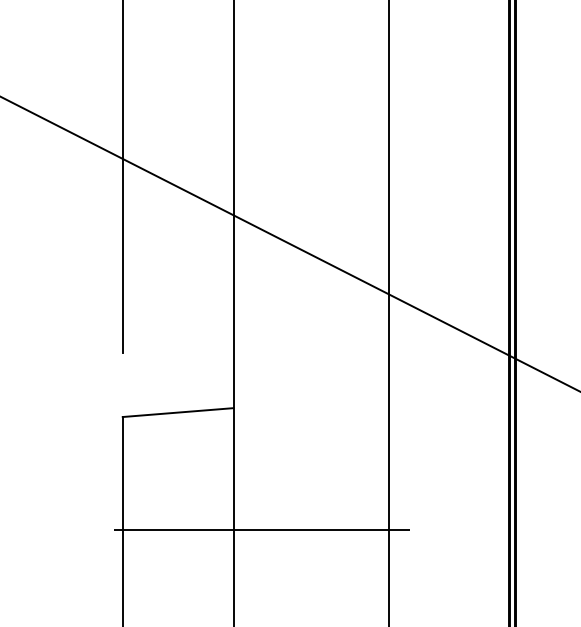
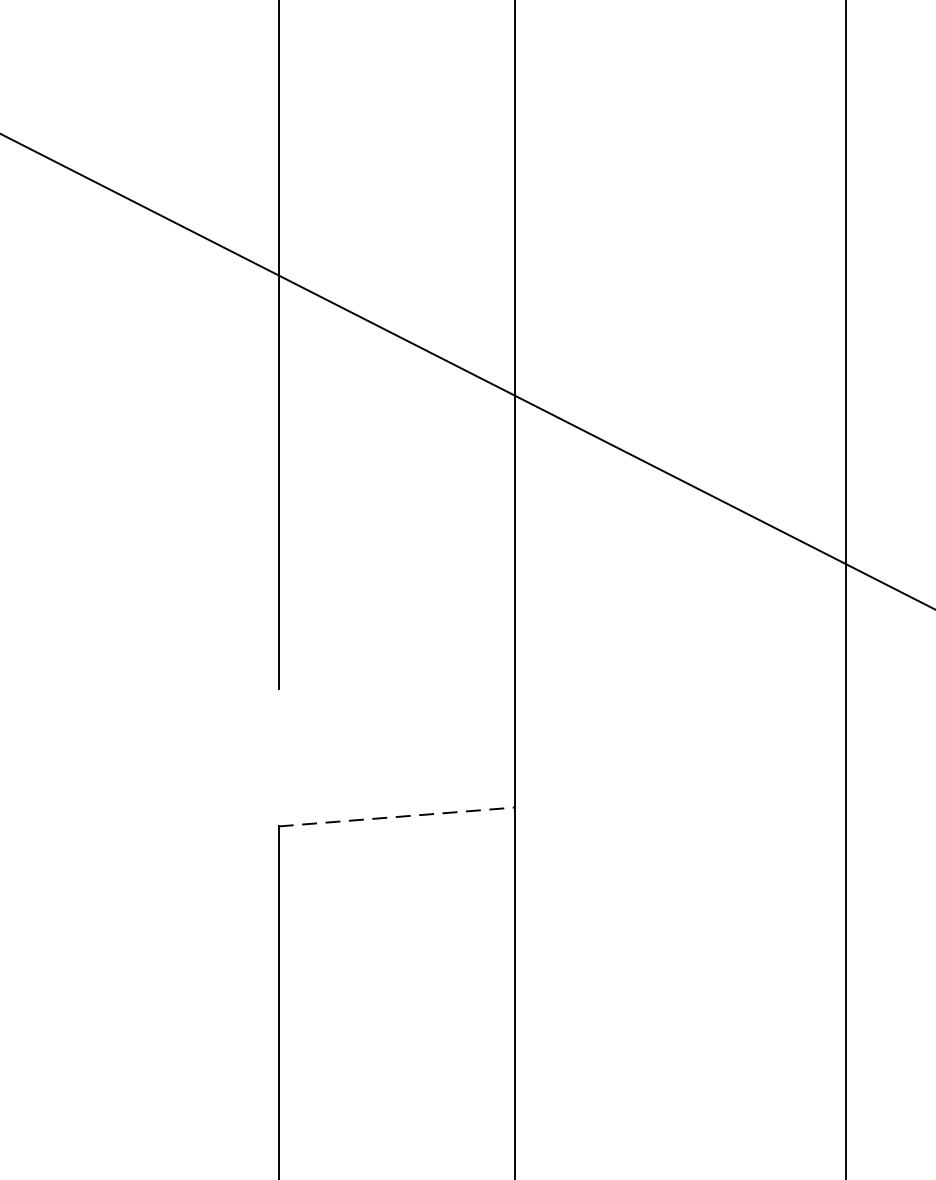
line: (178, 412) -> (397, 816), solid -> dashed
line: (261, 530) -> (574, 1068), removed

